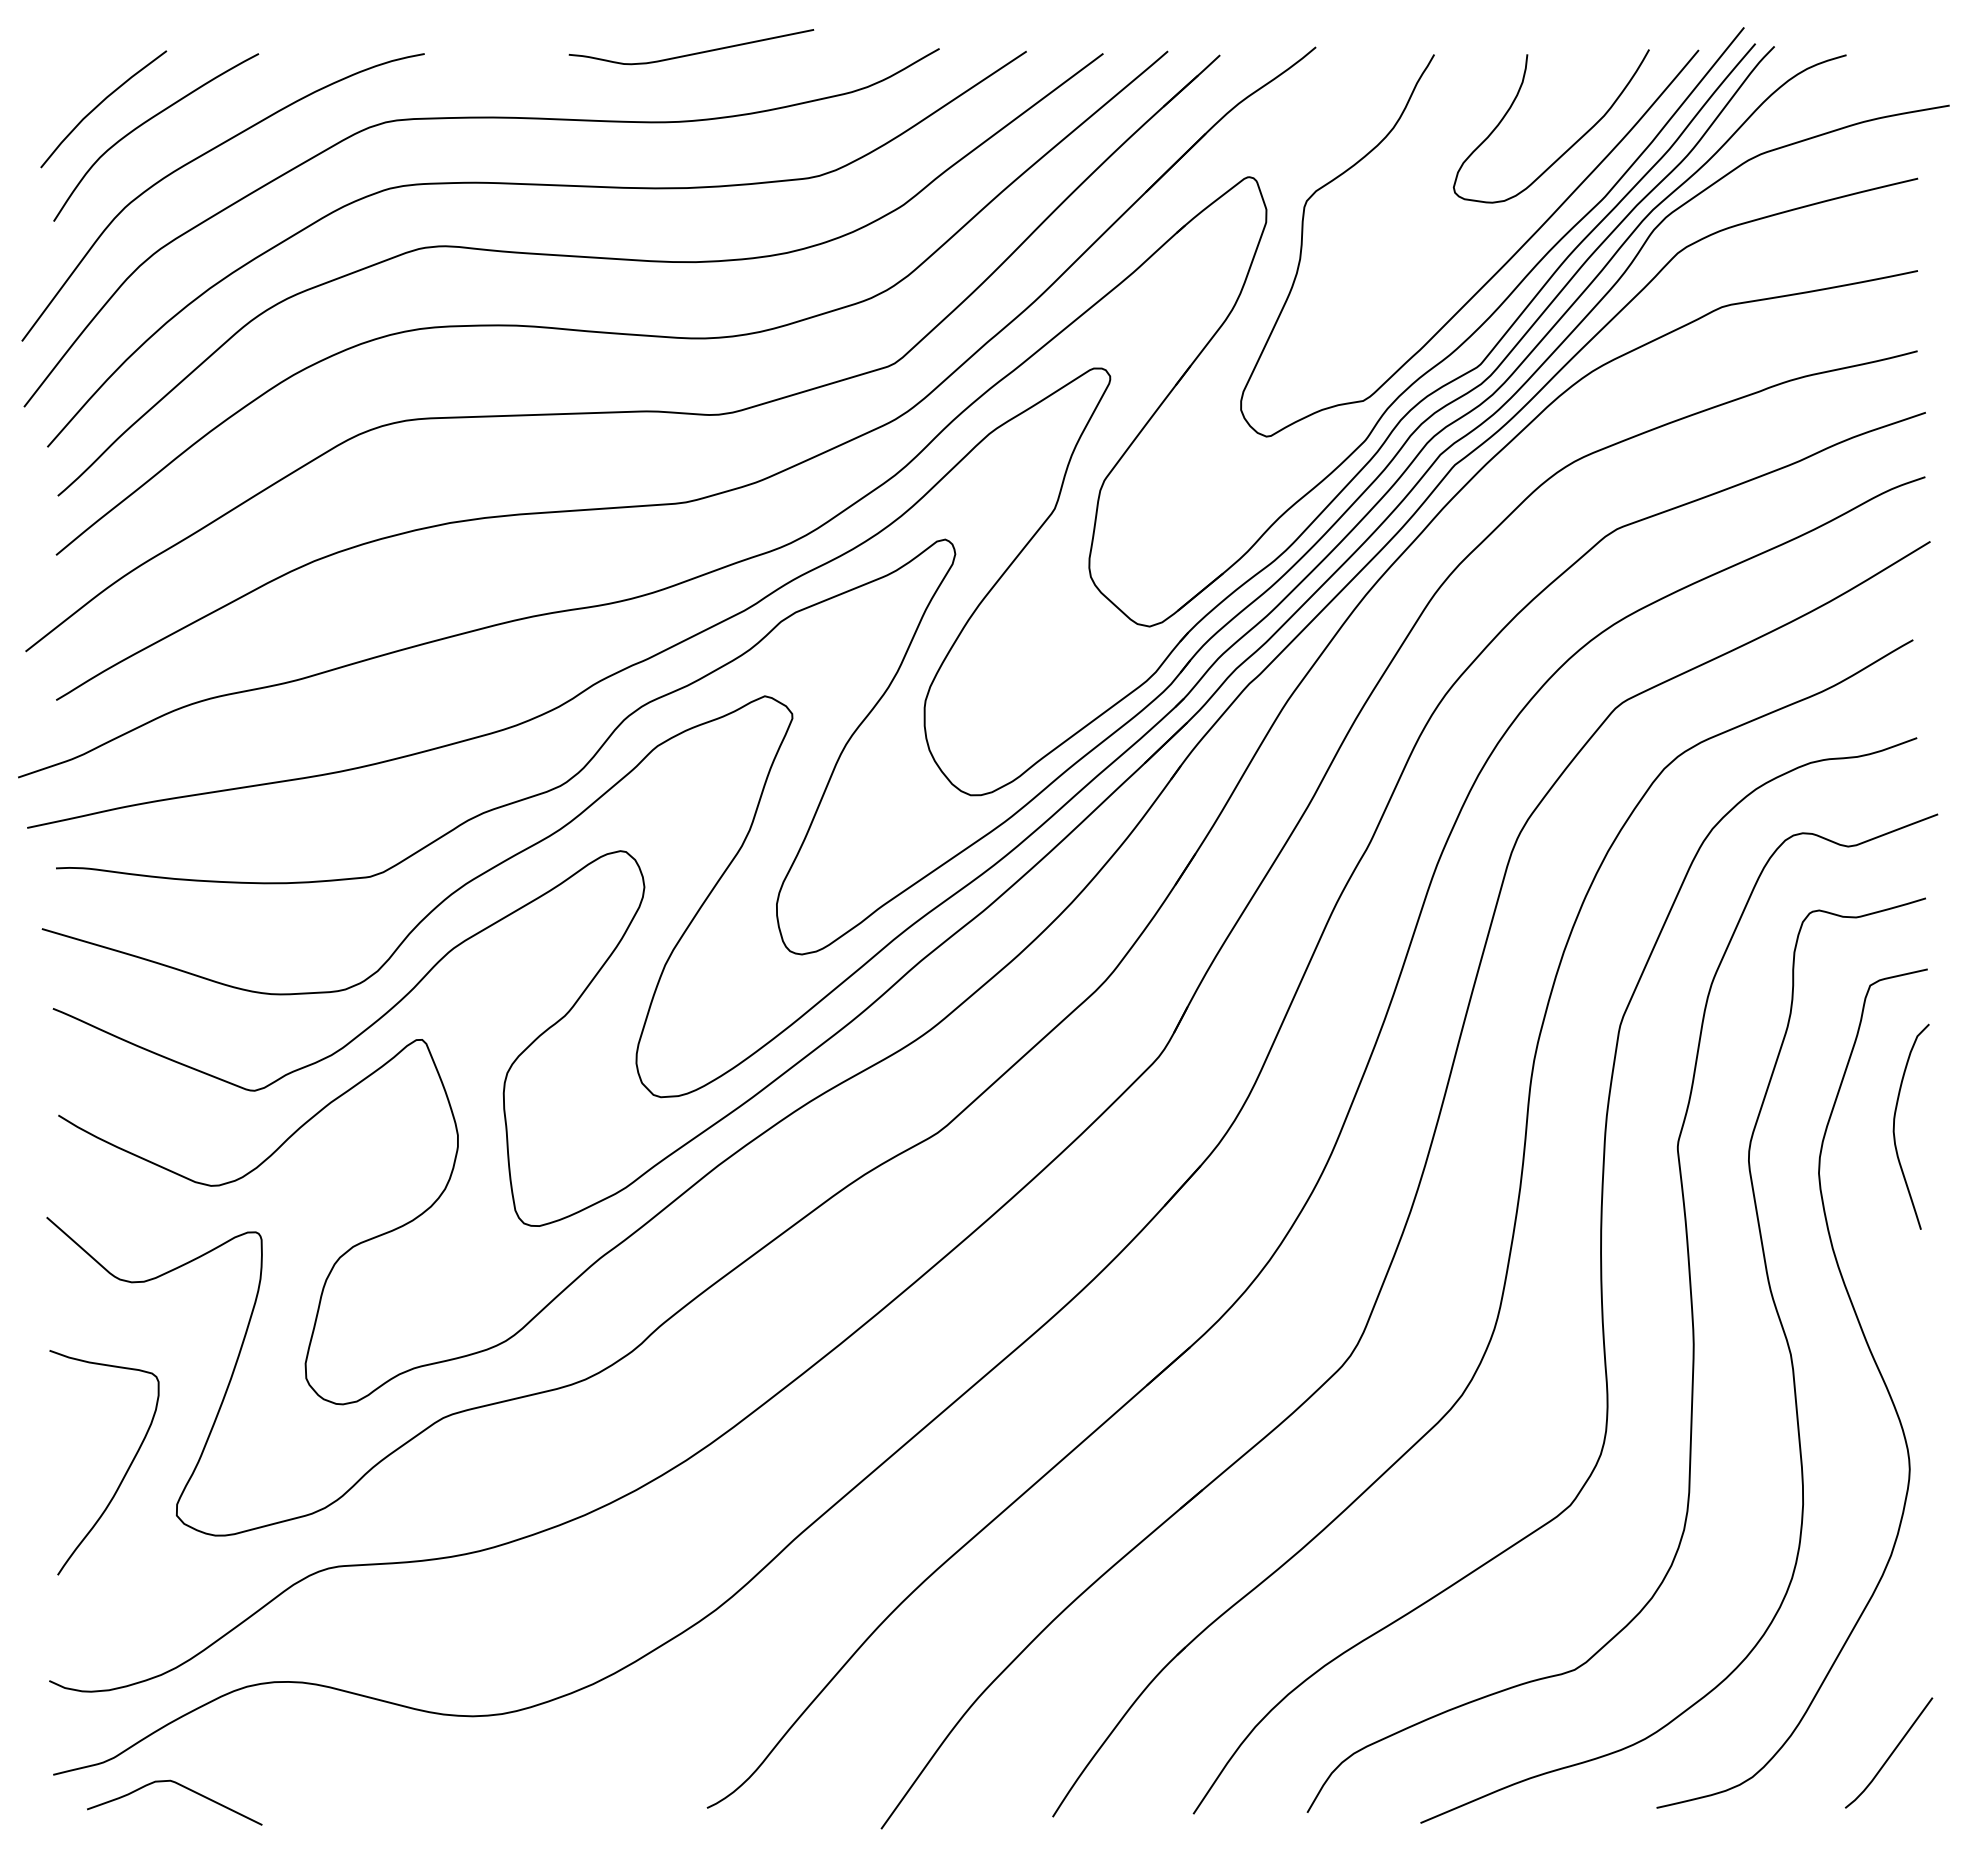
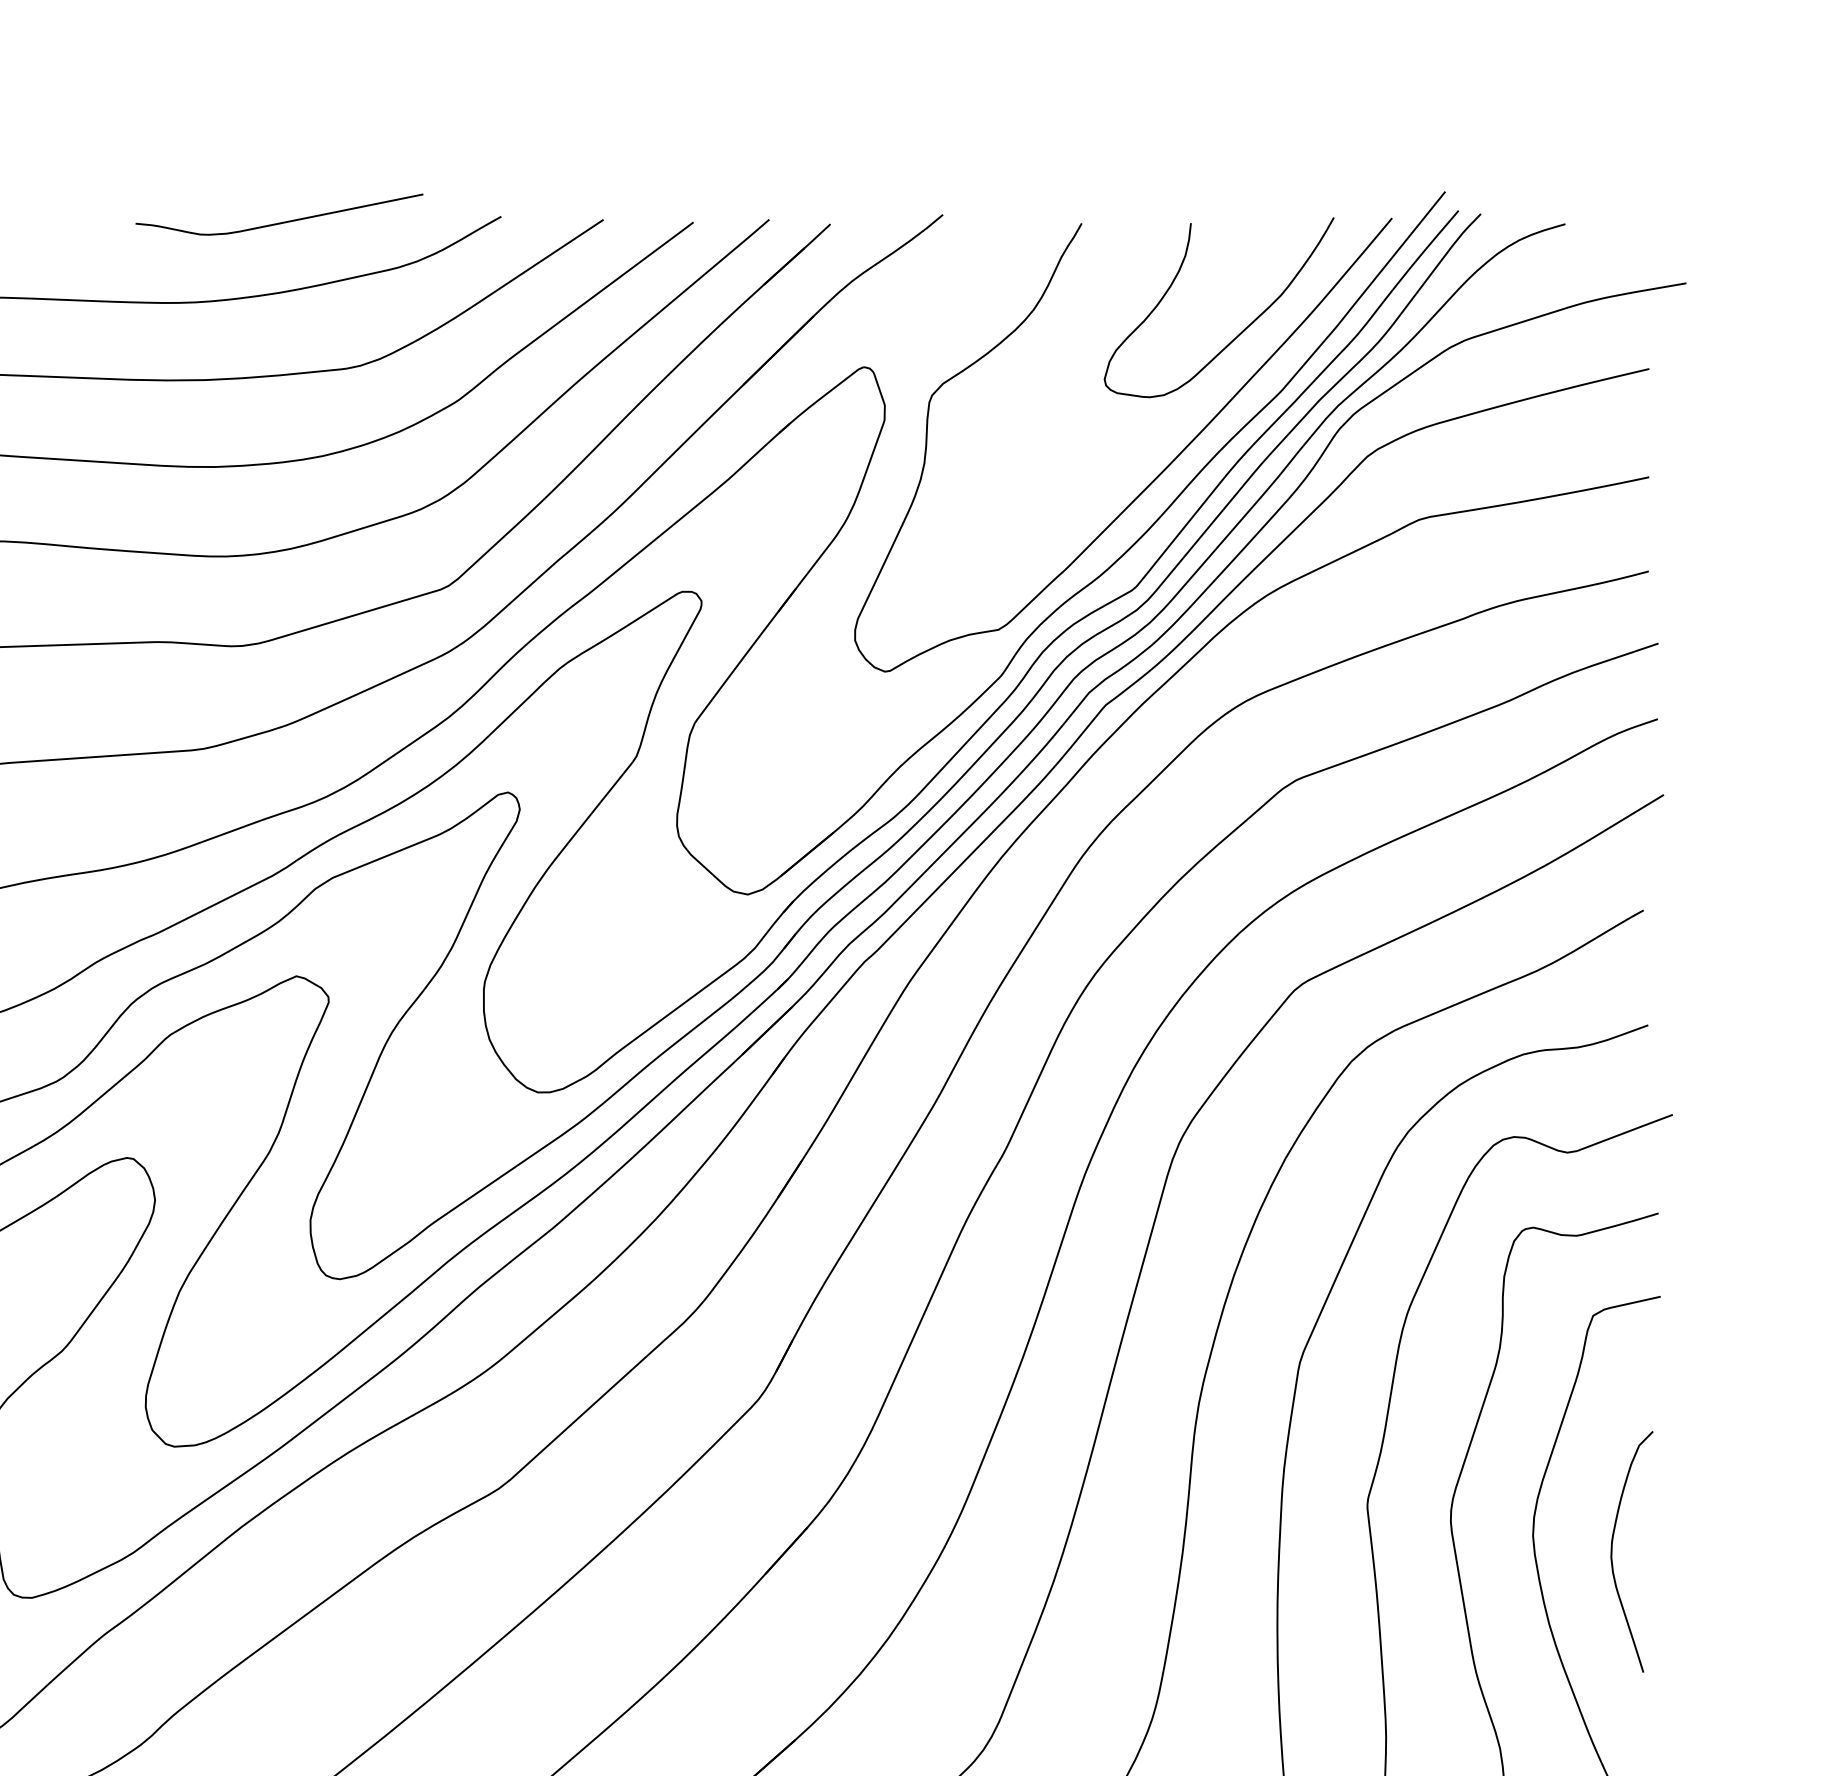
curve: (691, 53) -> (279, 222), moved
curve: (1894, 1126) -> (1612, 1551), moved

